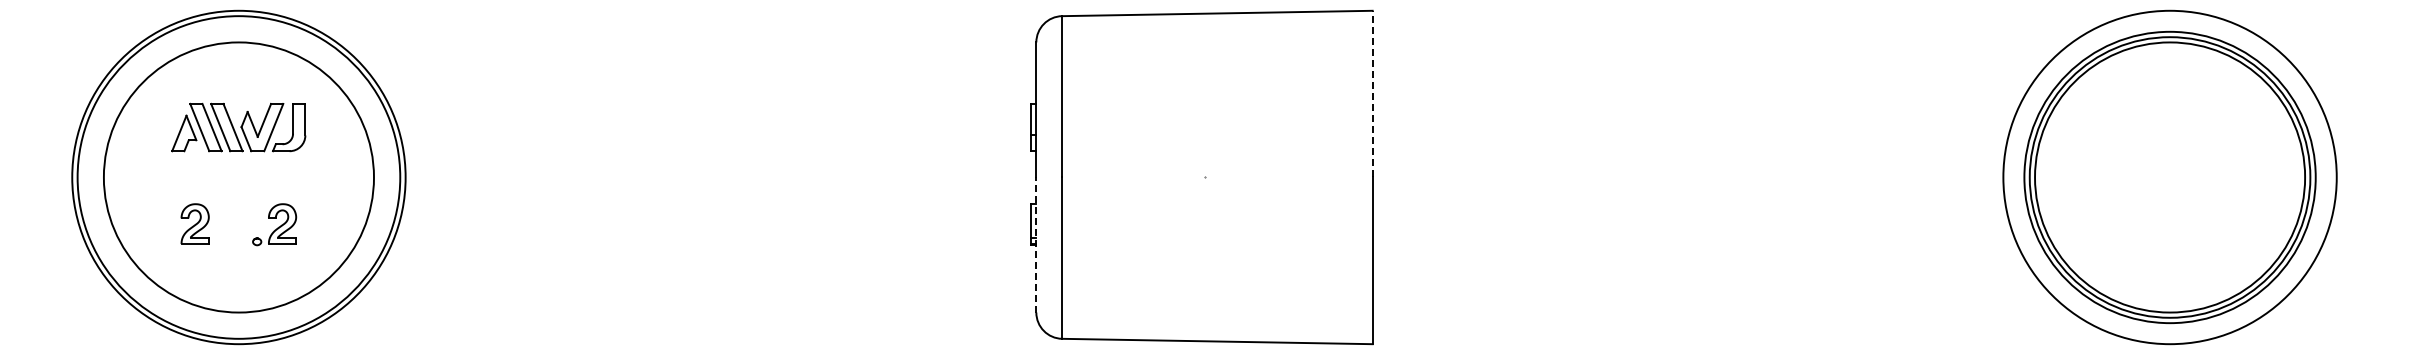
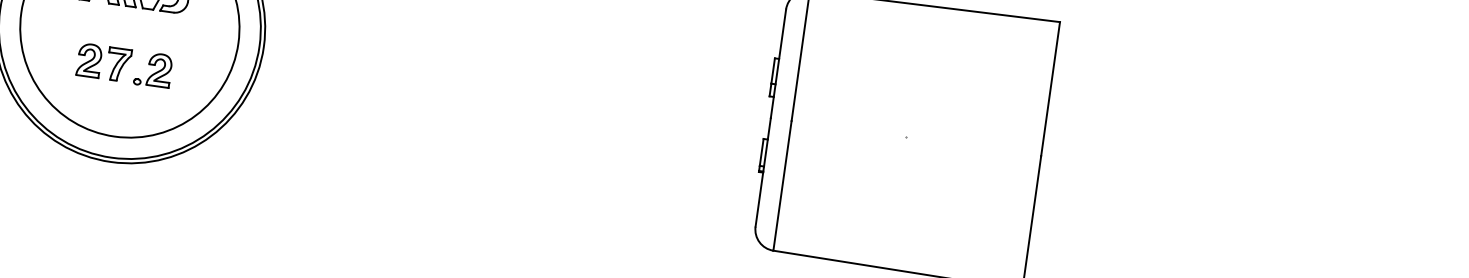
line: (1372, 93) -> (1050, 88), dashed -> solid
part: (231, 223) -> (118, 64), added
line: (1036, 245) -> (763, 172), dashed -> solid

